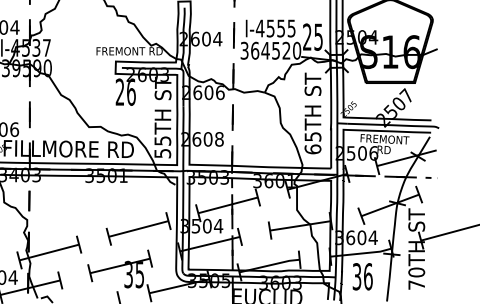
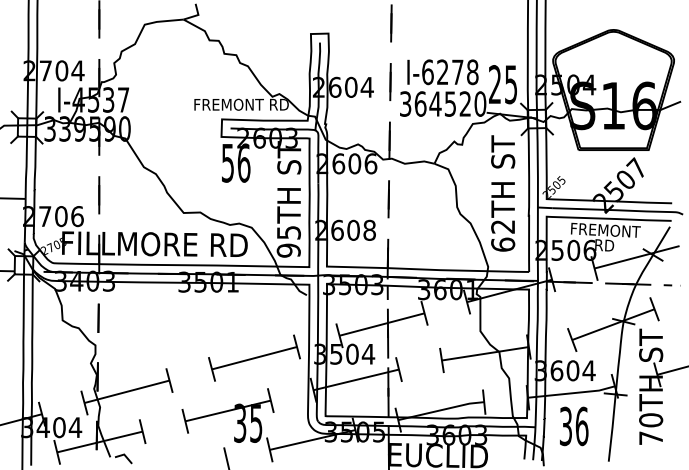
text: (275, 28) -> (449, 72), I-4555 -> I-6278
text: (119, 91) -> (227, 162), 26 -> 56
text: (313, 136) -> (503, 226), 65TH -> 62TH
text: (162, 153) -> (288, 250), 55TH -> 95TH

